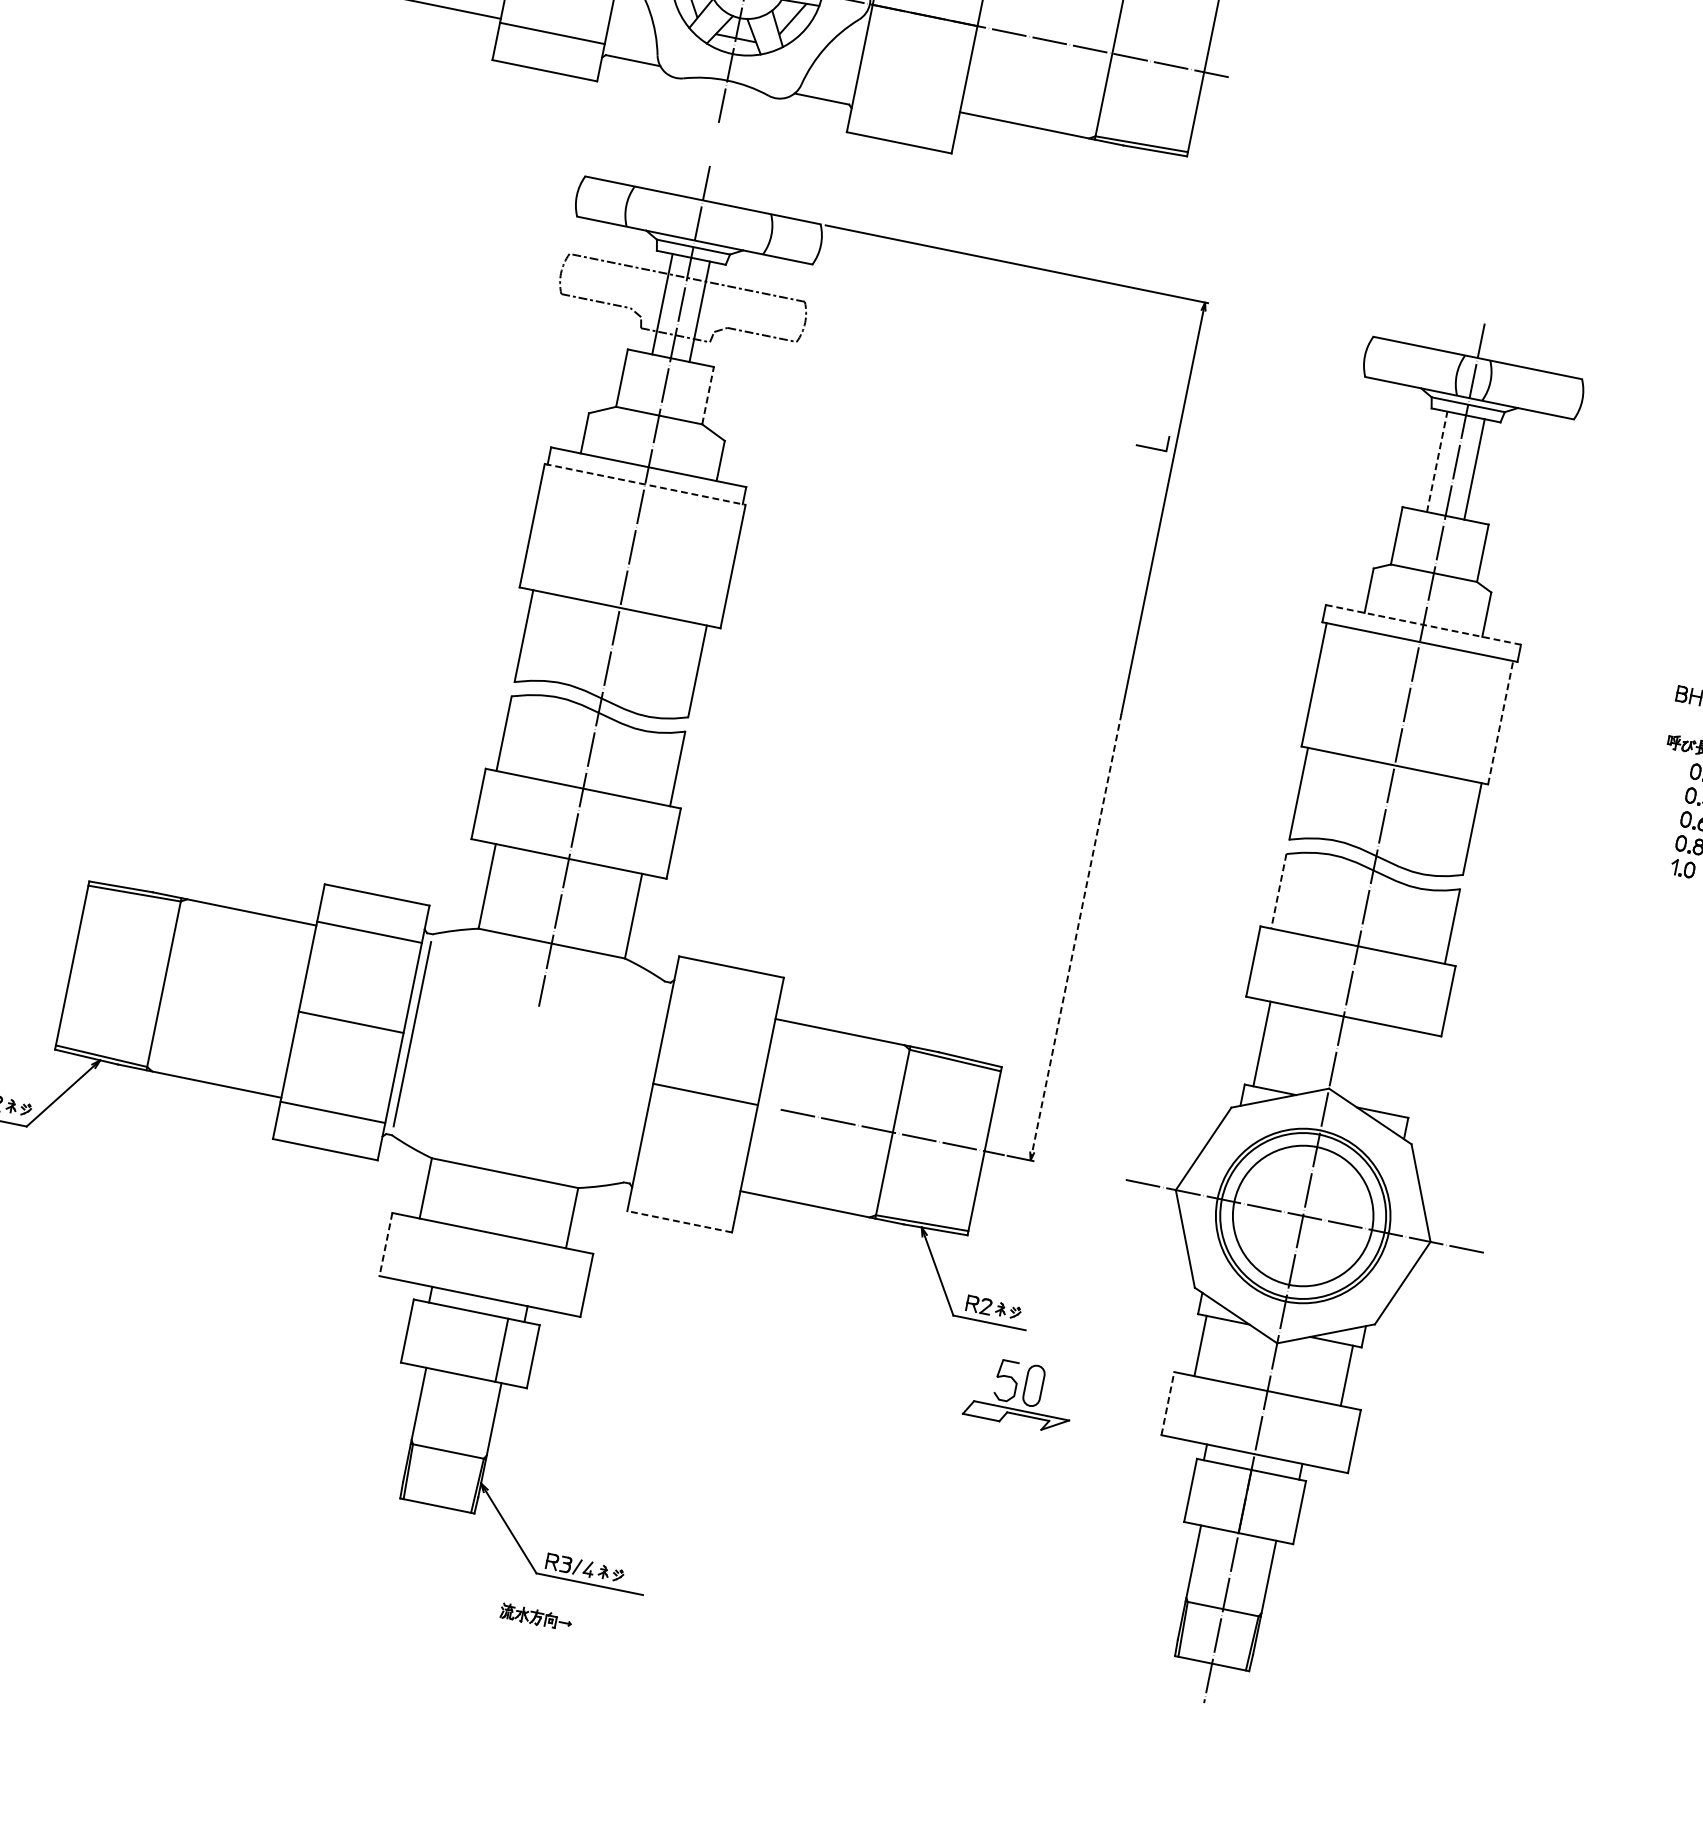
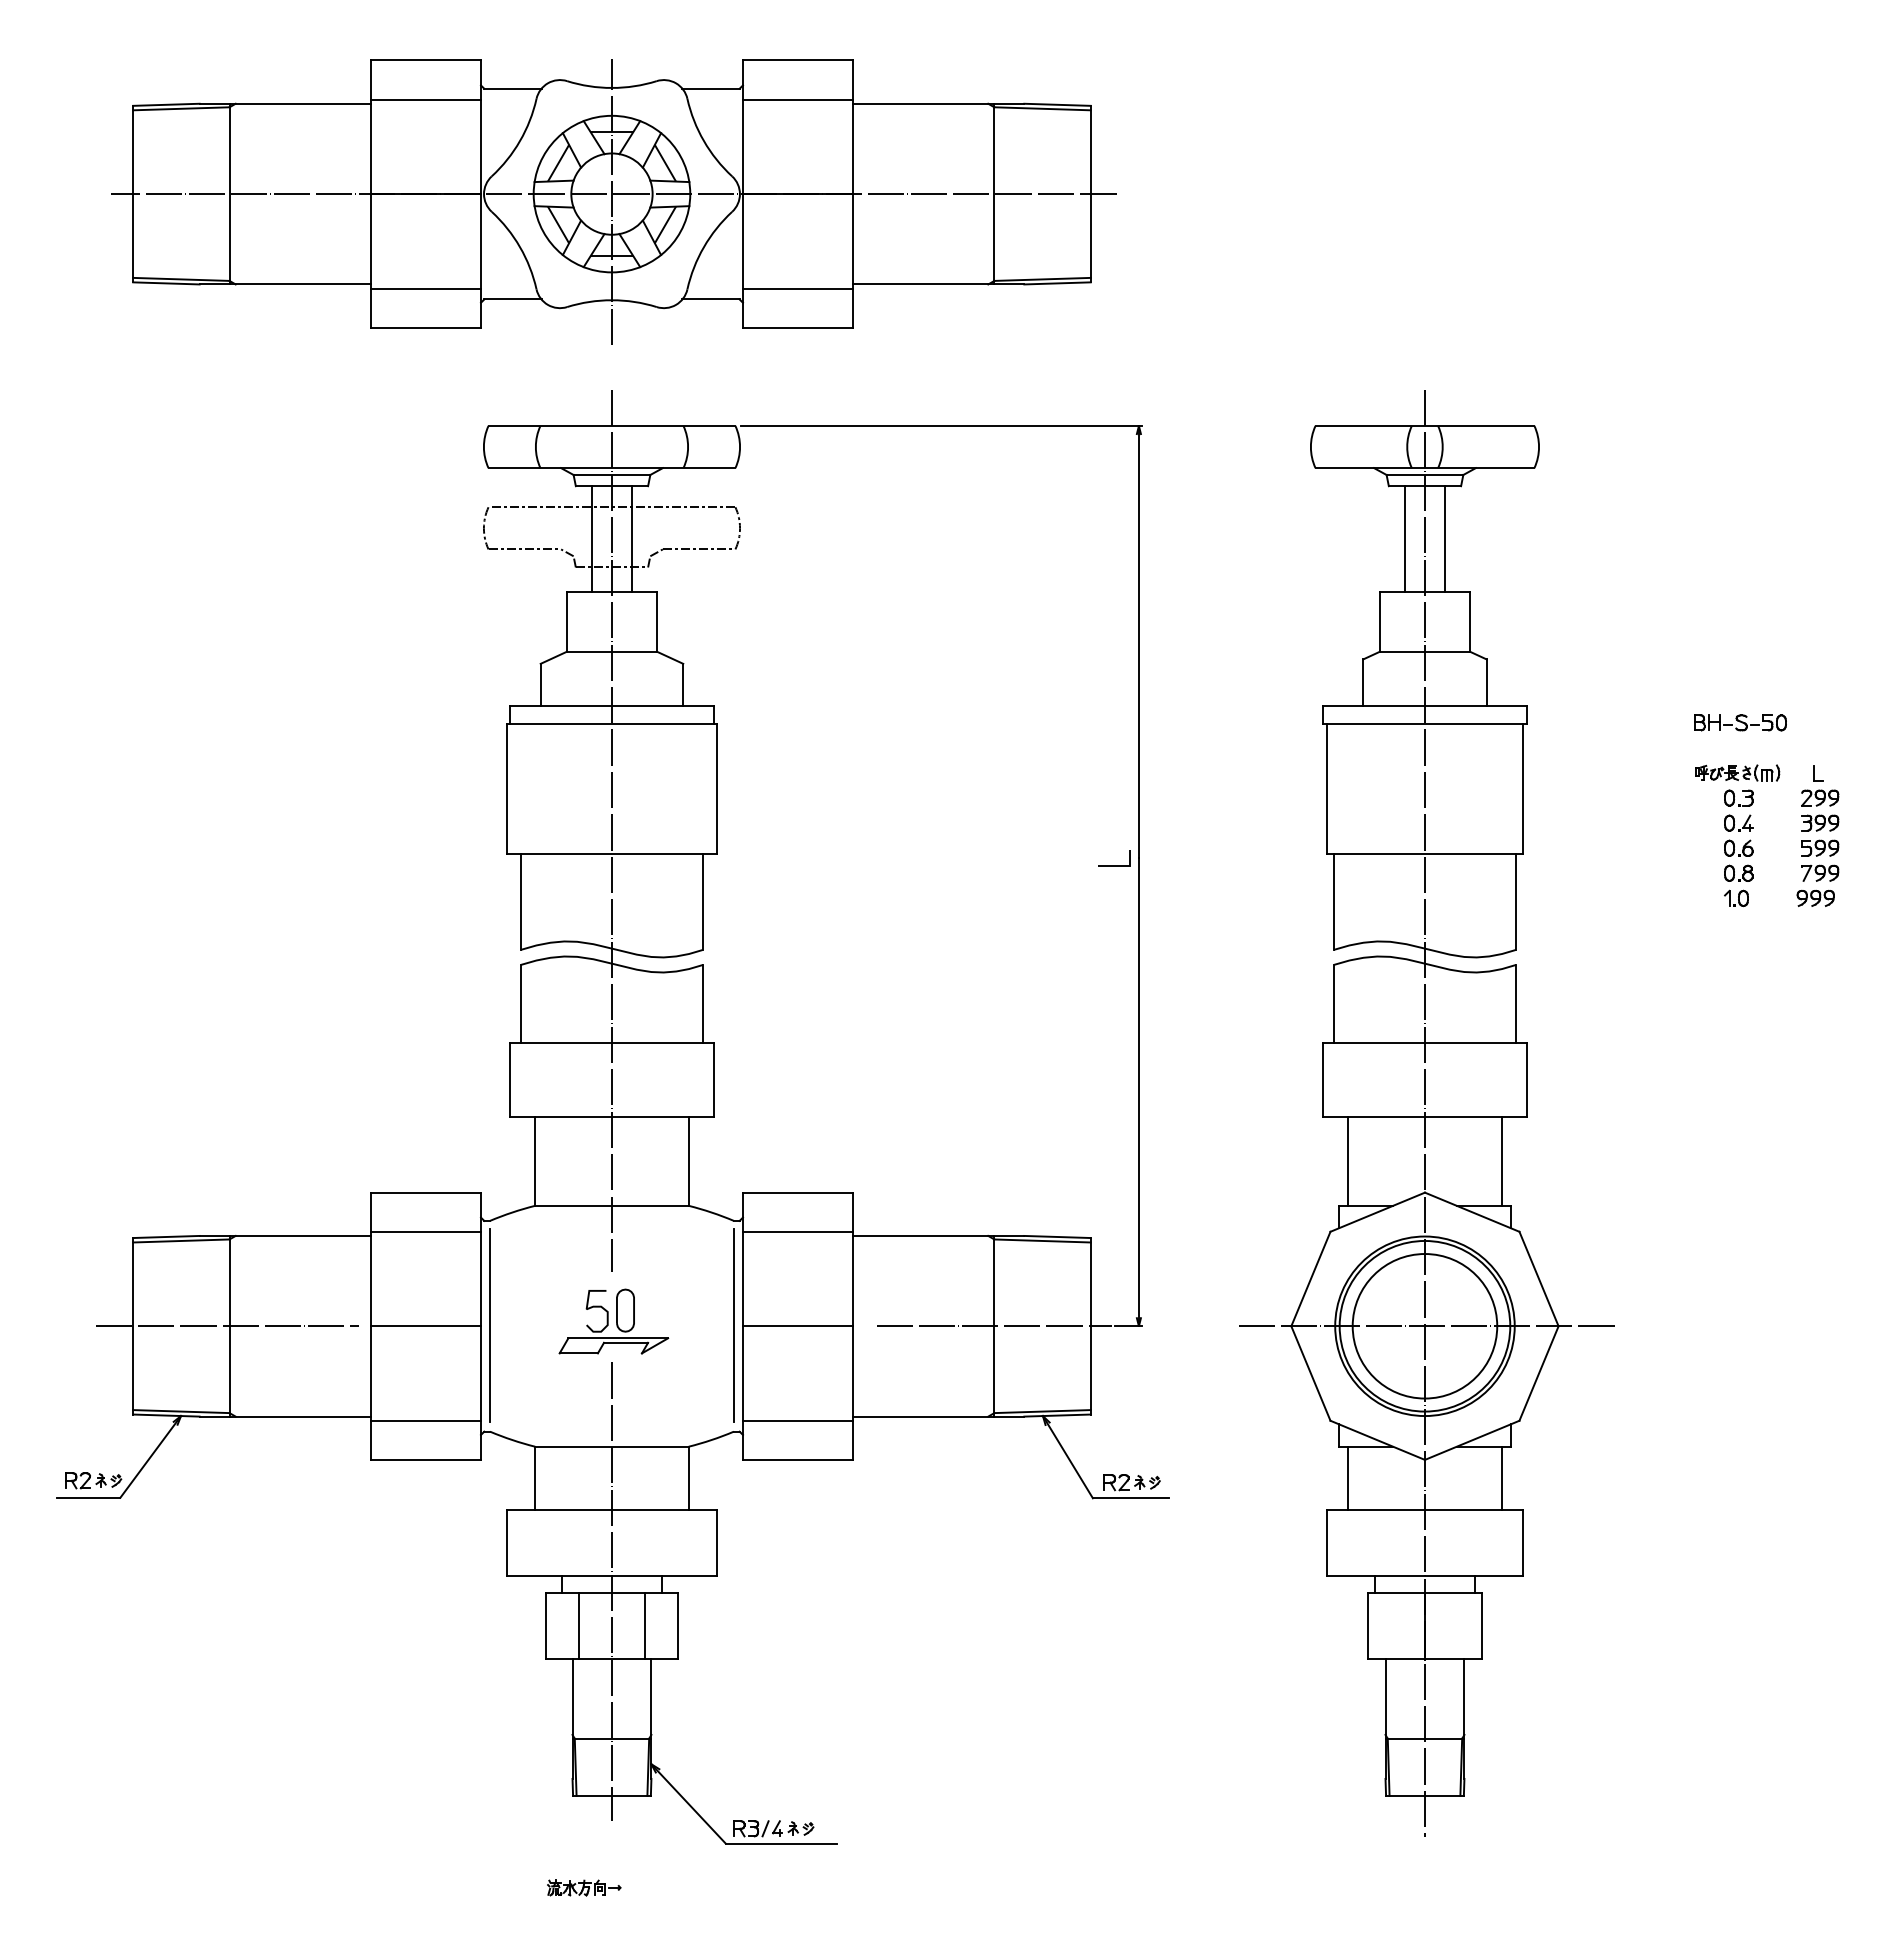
line: (906, 105) -> (797, 288), added
line: (708, 395) -> (657, 621), dashed -> solid
line: (1151, 447) -> (1114, 865), moved
line: (1437, 461) -> (1405, 538), dashed -> solid
line: (645, 484) -> (612, 724), dashed -> solid
line: (1423, 625) -> (1425, 706), dashed -> solid
line: (1500, 722) -> (1522, 788), dashed -> solid
line: (1278, 891) -> (1333, 1004), dashed -> solid
line: (1075, 936) -> (1138, 1091), dashed -> solid
line: (161, 983) -> (226, 1326), added
line: (723, 1004) -> (797, 1231), added
line: (1408, 1073) -> (1501, 1161), added
line: (644, 1081) -> (733, 1325), added
line: (686, 1184) -> (797, 1420), added
line: (679, 1221) -> (797, 1459), dashed -> solid
line: (385, 1244) -> (506, 1543), dashed -> solid
line: (476, 1311) -> (611, 1591), added
line: (438, 1337) -> (578, 1625), added
part: (1020, 1393) -> (613, 1321), moved
line: (1168, 1403) -> (1327, 1542), dashed -> solid
part: (536, 1616) -> (584, 1887), moved

